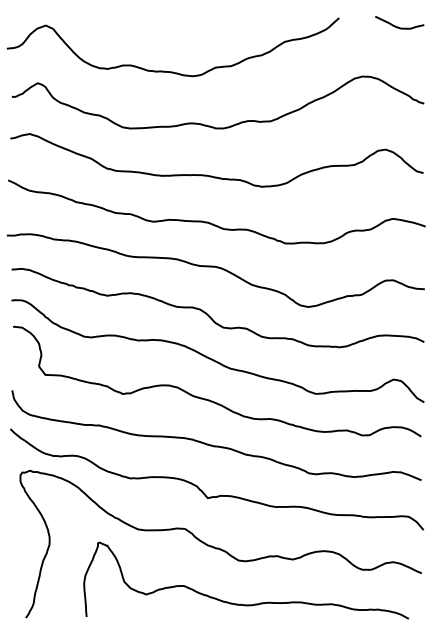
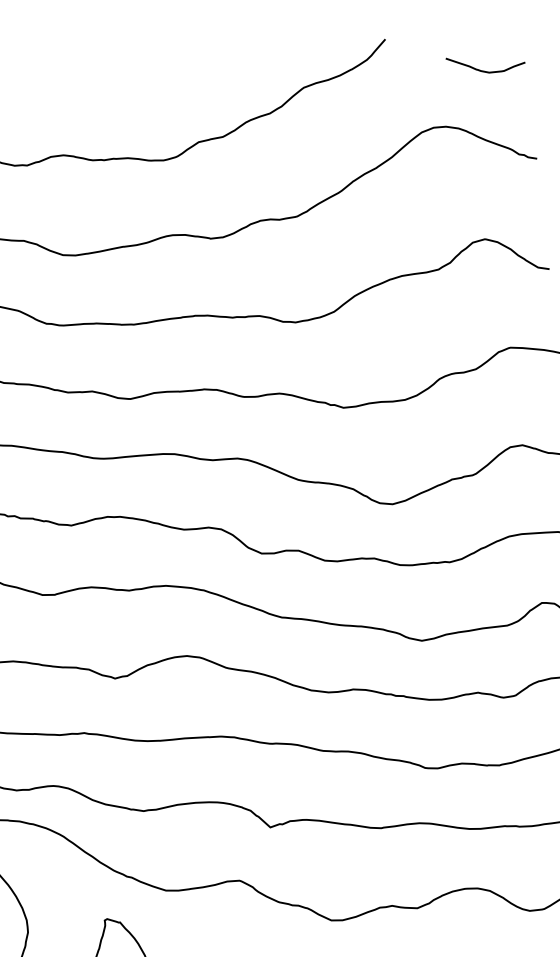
curve: (398, 26) -> (484, 69), moved

